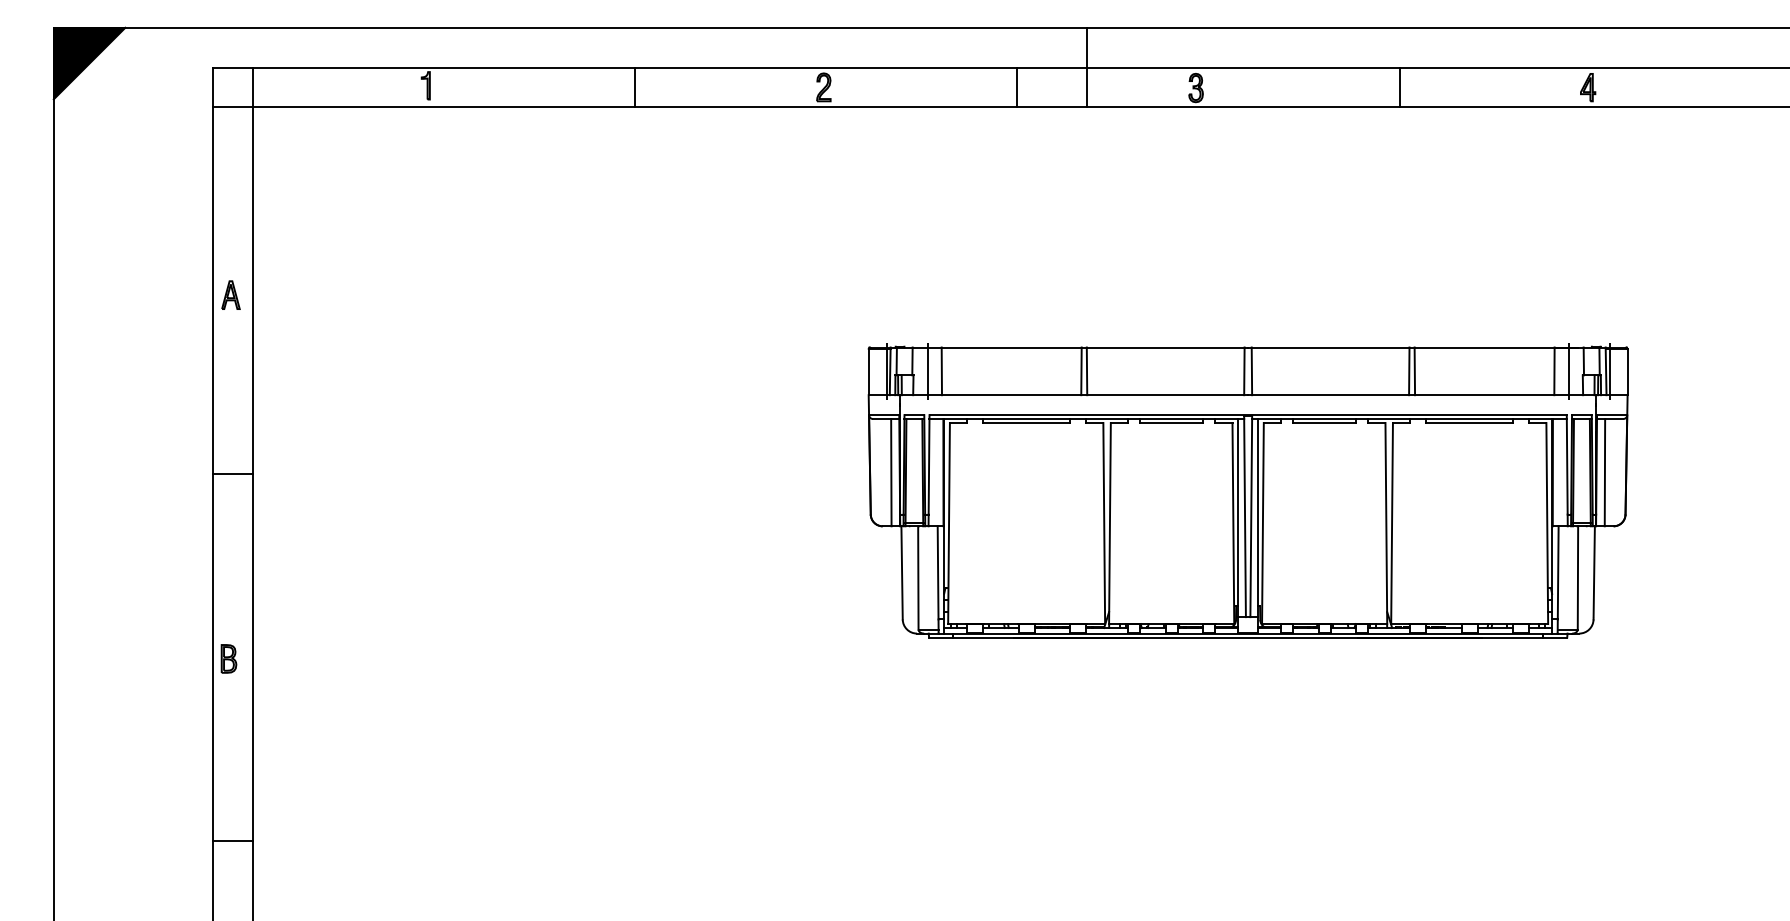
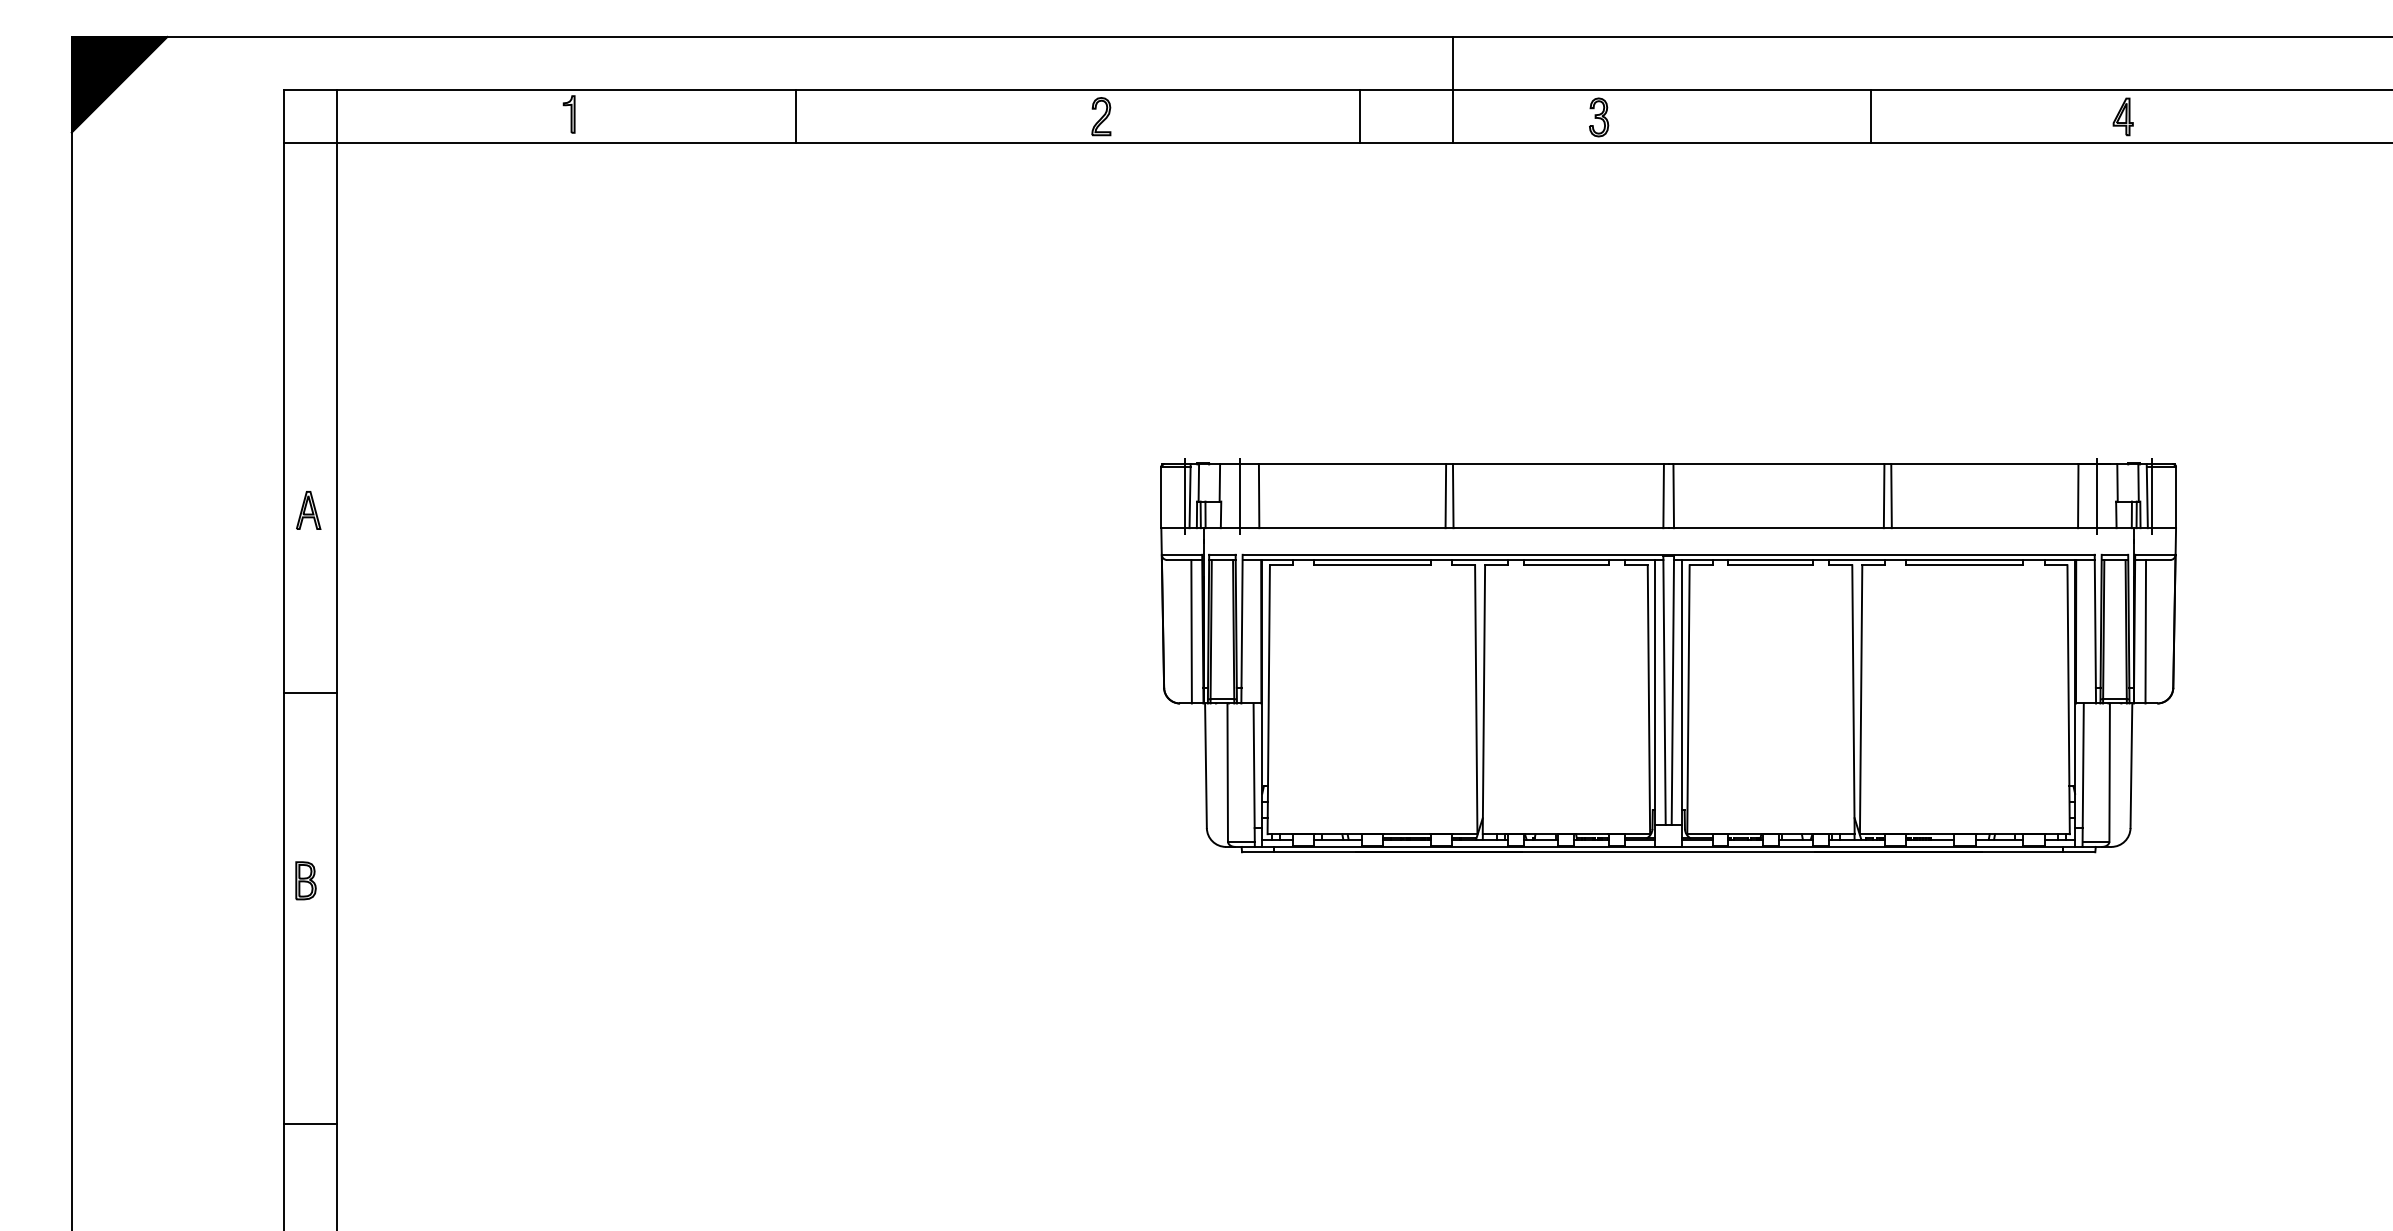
line: (634, 87) -> (795, 116), moved
part: (230, 295) -> (308, 510), moved
line: (232, 473) -> (310, 692), moved

